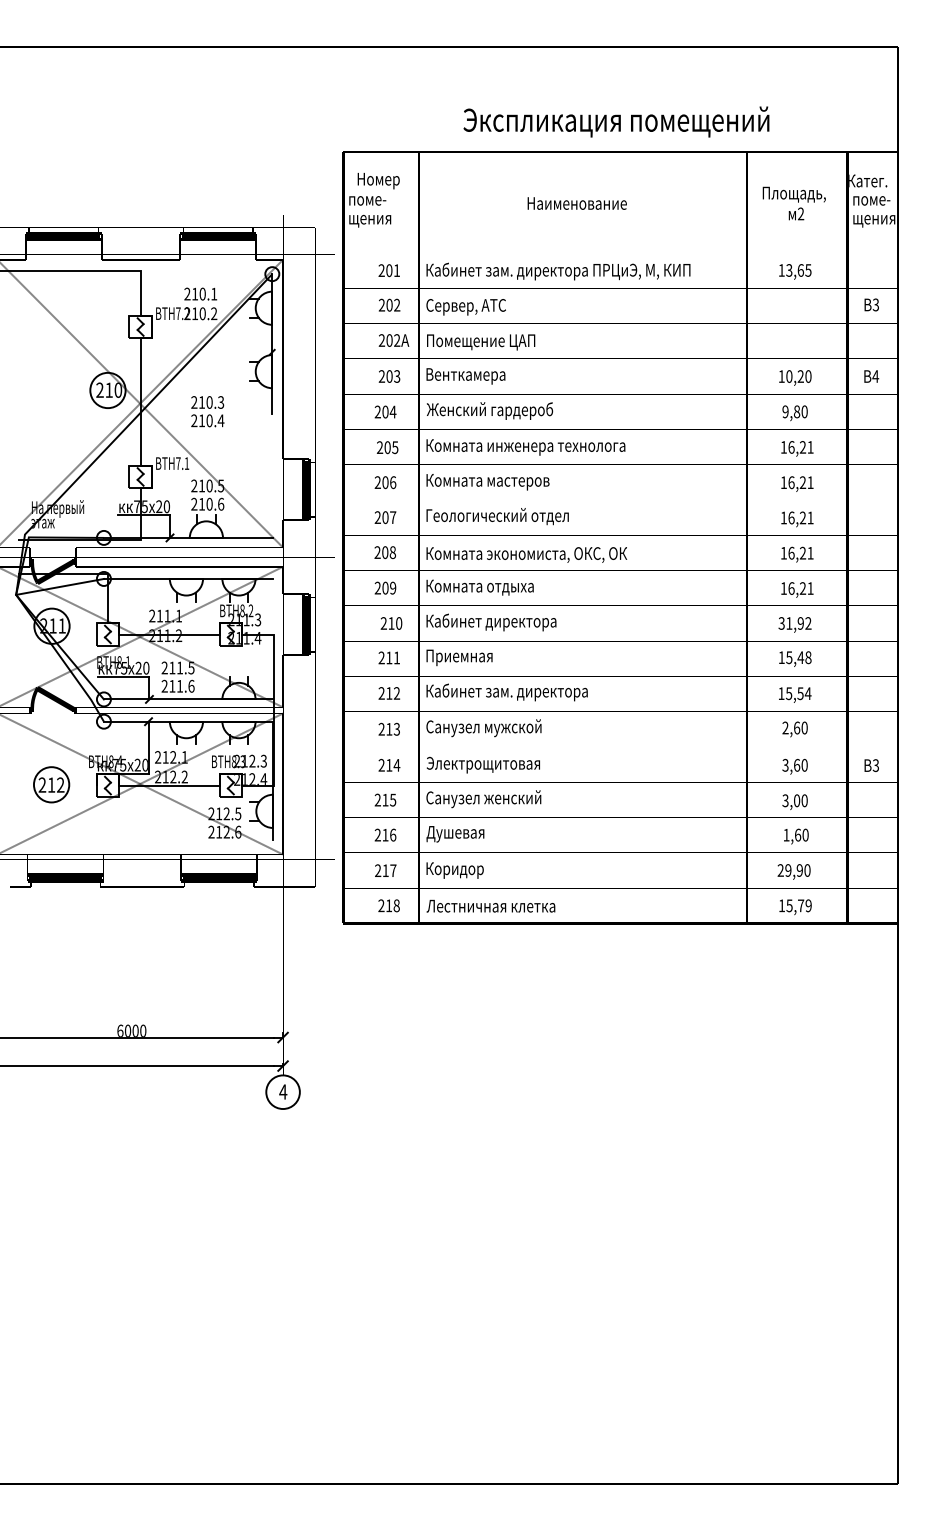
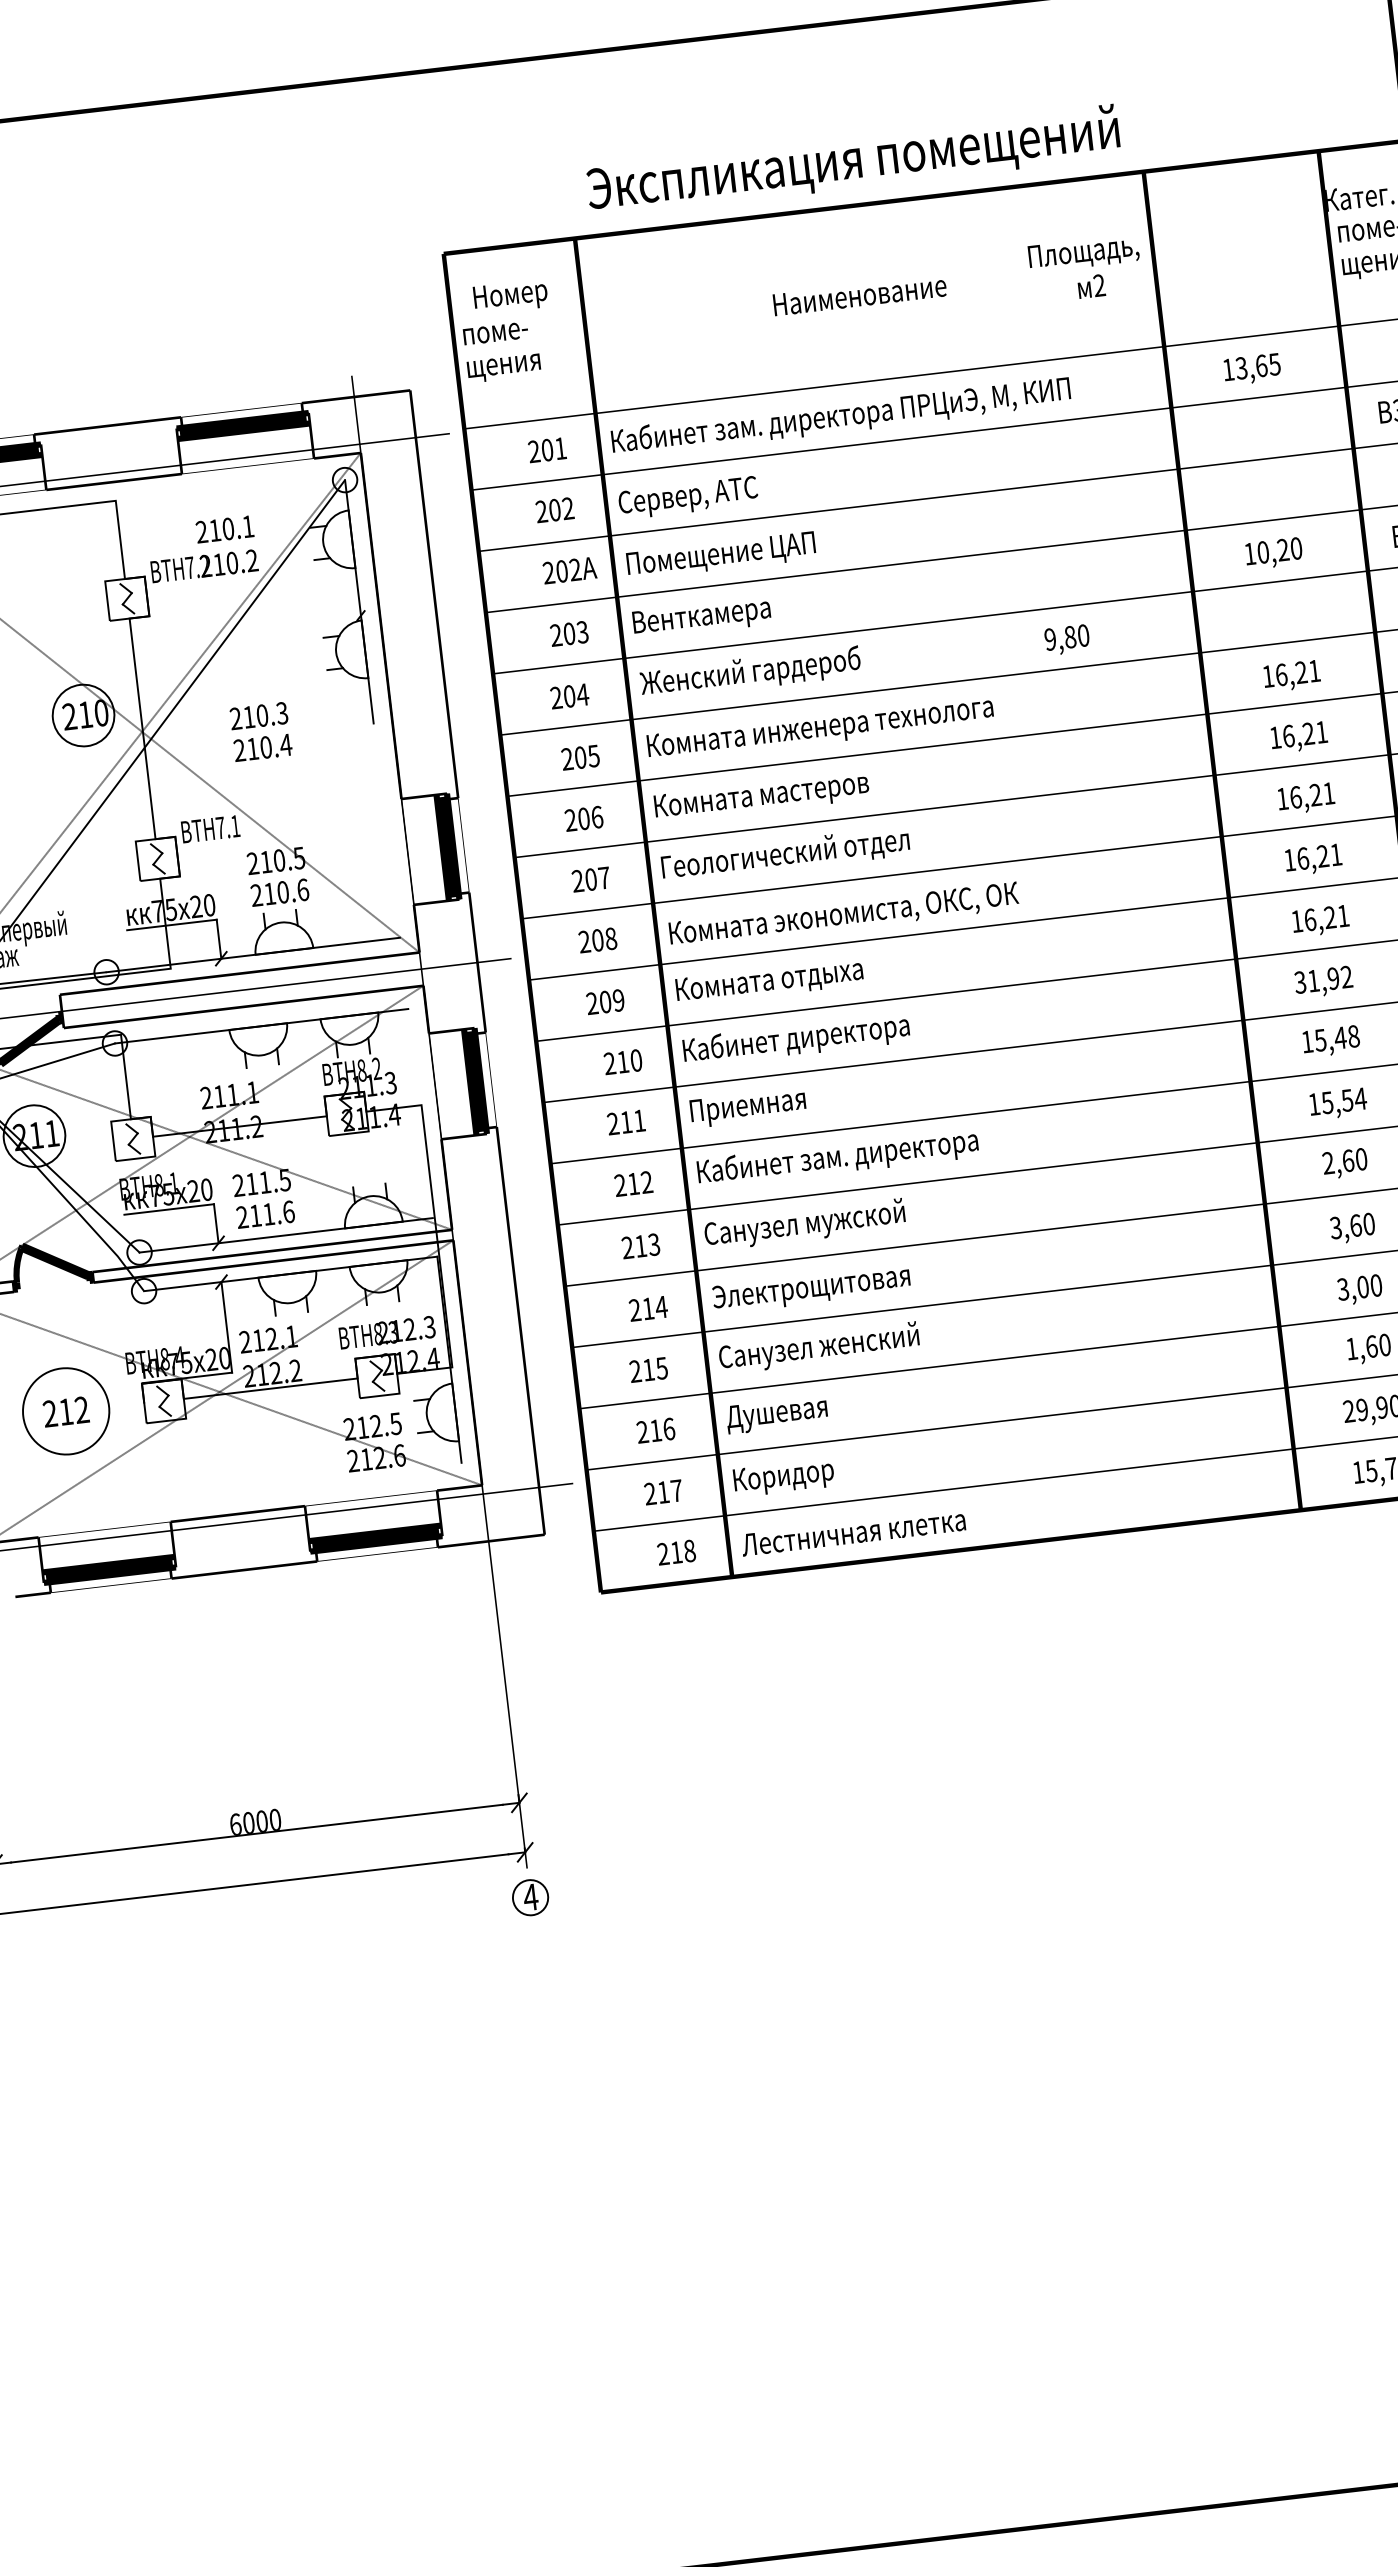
text: (616, 121) -> (853, 160), moved
text: (793, 203) -> (1084, 268), moved
text: (794, 413) -> (1066, 640), moved
circle: (51, 784) -> (65, 1410), size x1.4
circle: (282, 1092) -> (529, 1898), size x0.6

